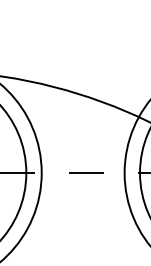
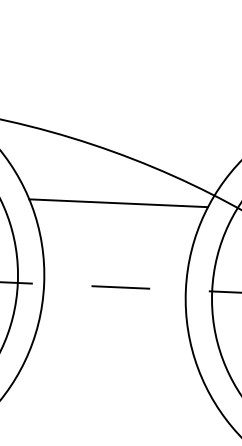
line: (82, 123) -> (117, 202), added

